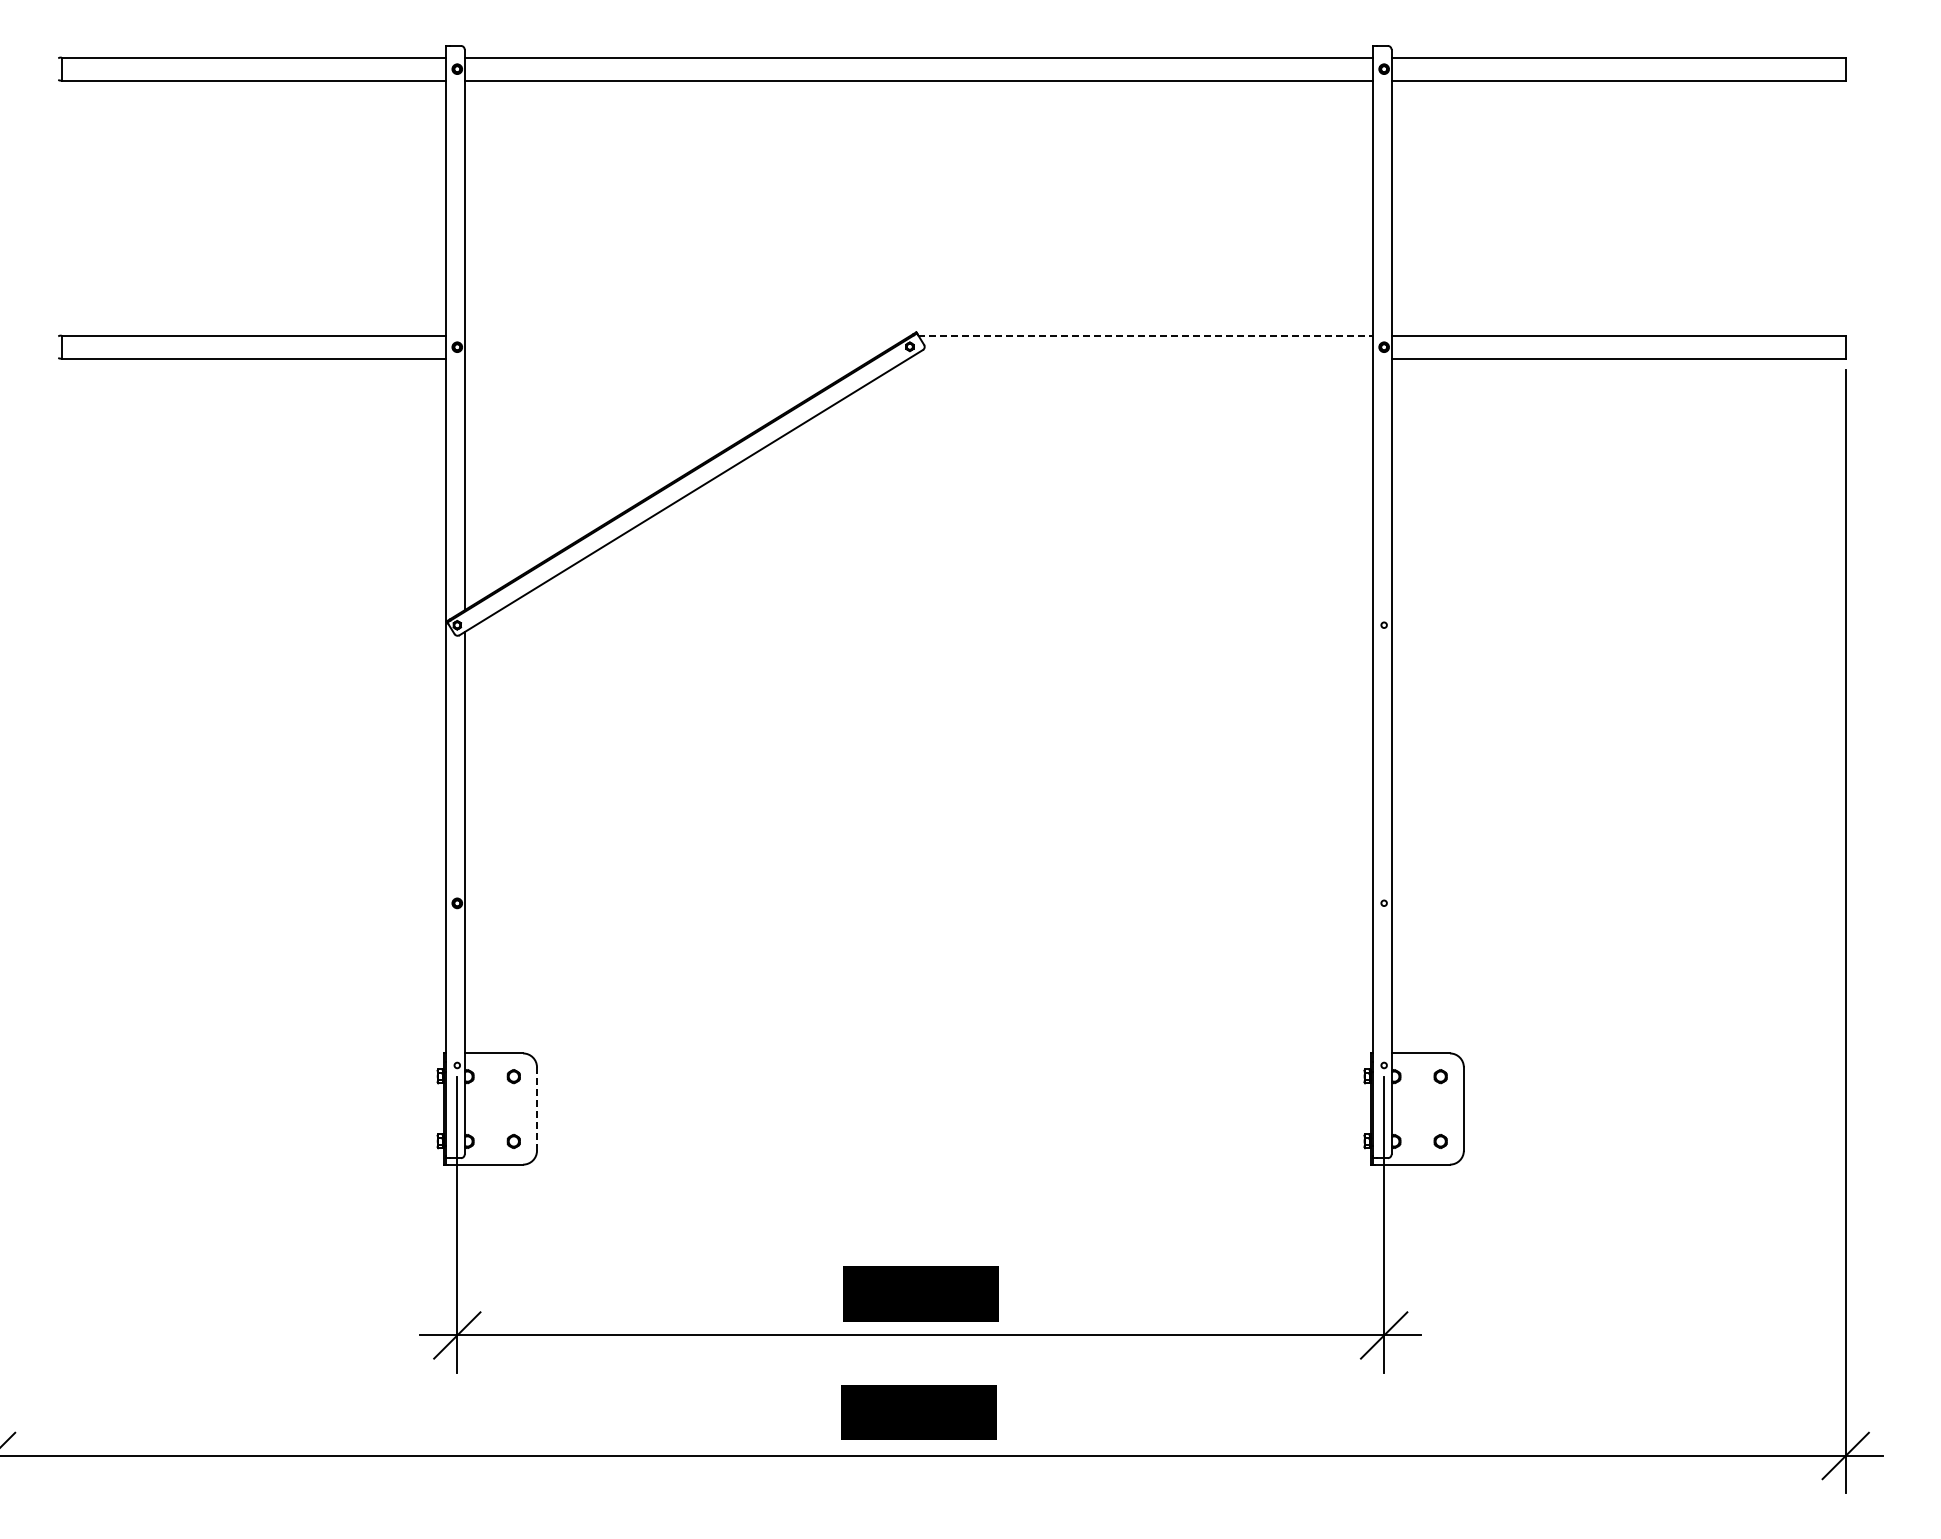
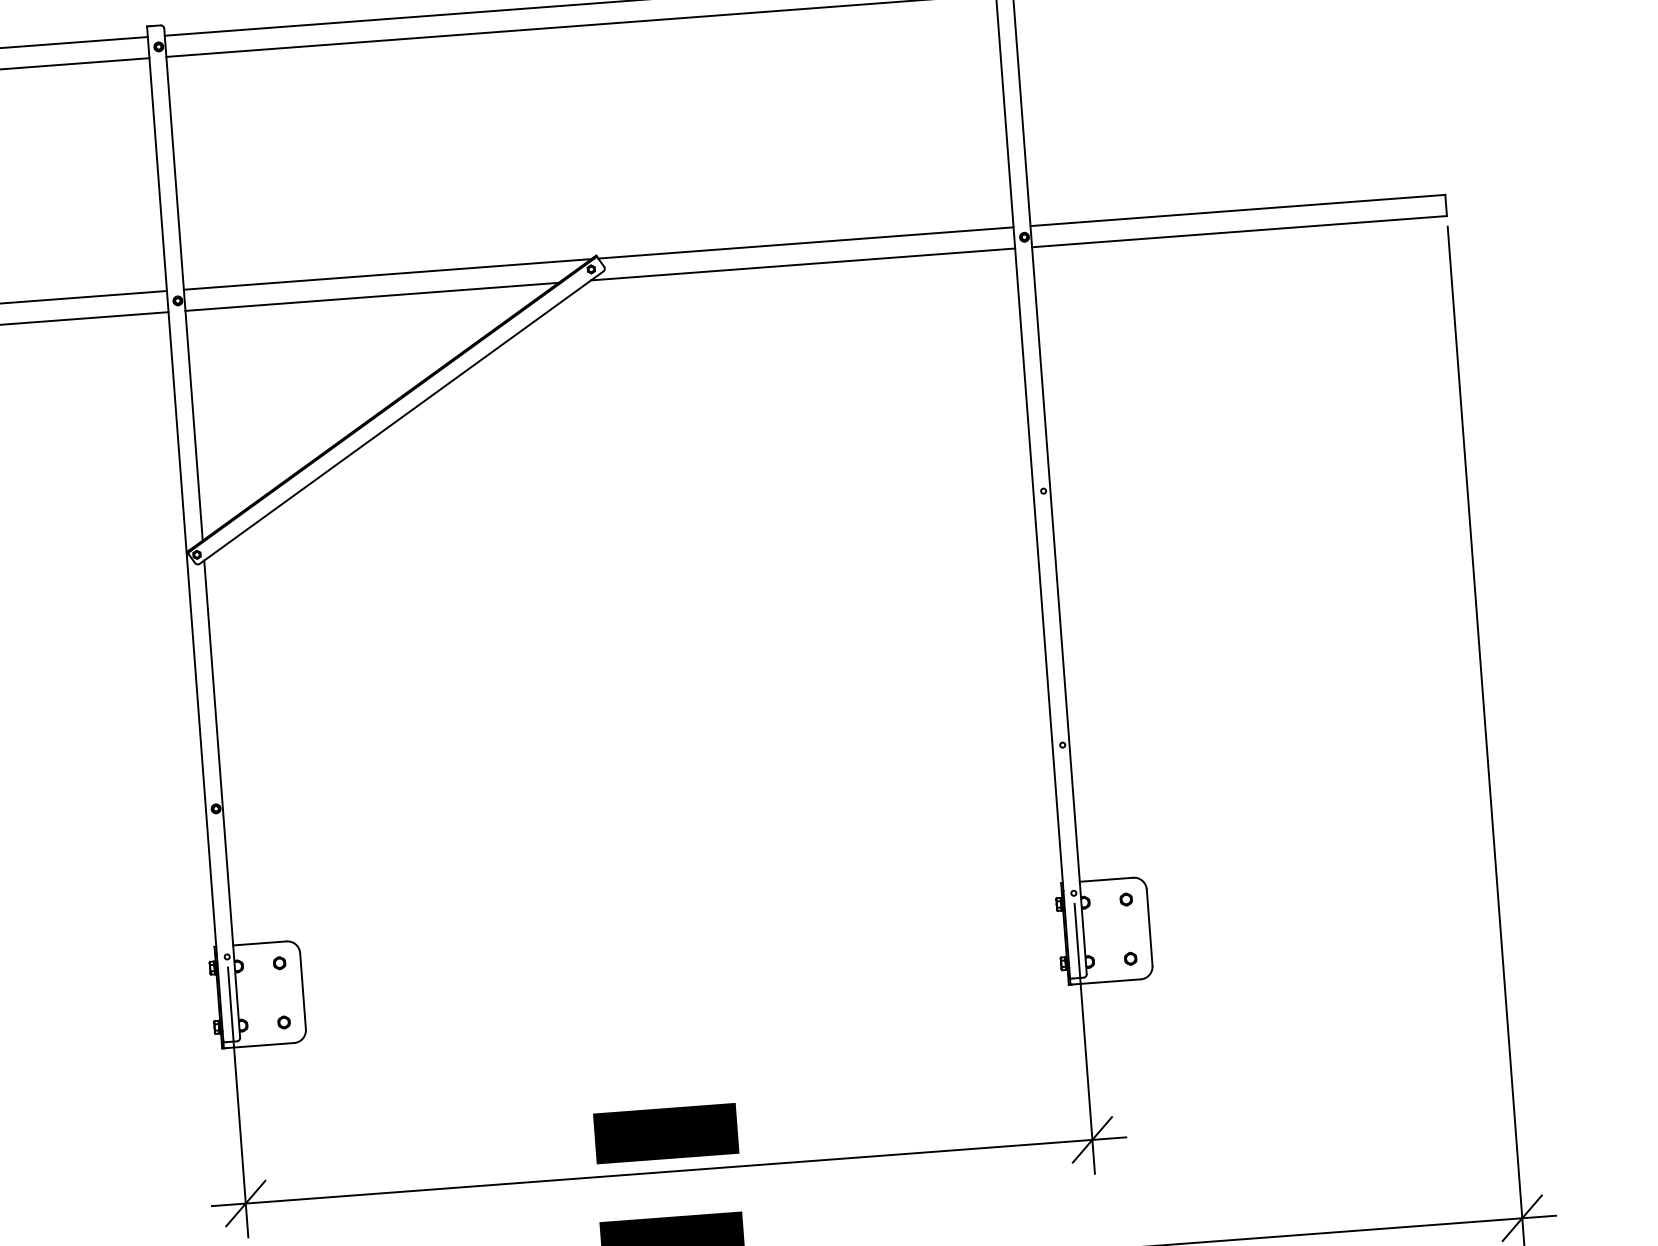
line: (687, 335) -> (387, 274), added
line: (1146, 335) -> (806, 242), dashed -> solid
line: (668, 358) -> (371, 296), added
line: (1140, 358) -> (802, 264), added
line: (537, 1109) -> (303, 991), dashed -> solid

